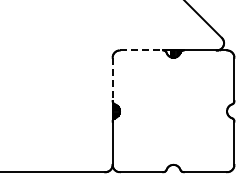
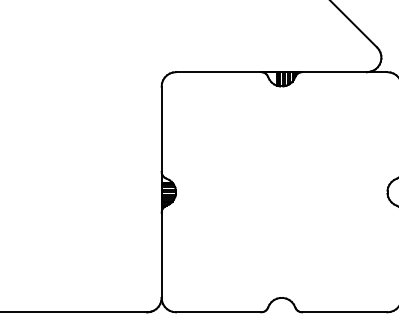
line: (141, 50) -> (218, 72), dashed -> solid
line: (112, 79) -> (161, 129), dashed -> solid

